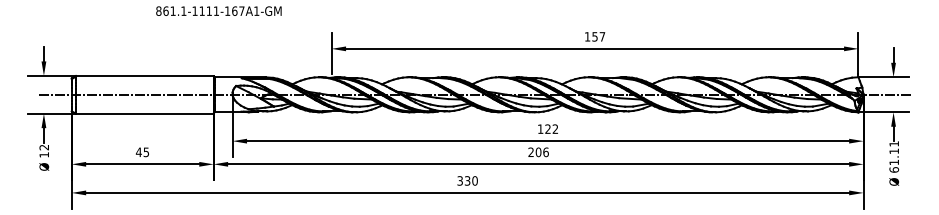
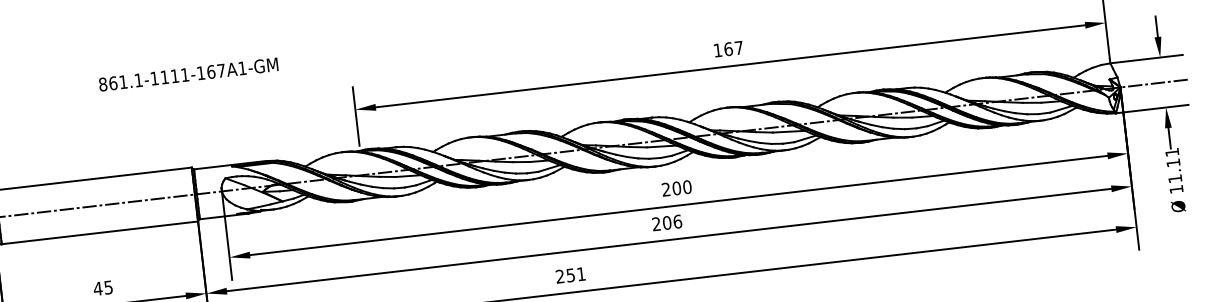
text: (594, 36) -> (727, 48), 157 -> 167
text: (547, 128) -> (675, 187), 122 -> 200
text: (894, 169) -> (1176, 188), 61.11 -> 11.11
text: (467, 180) -> (570, 274), 330 -> 251

